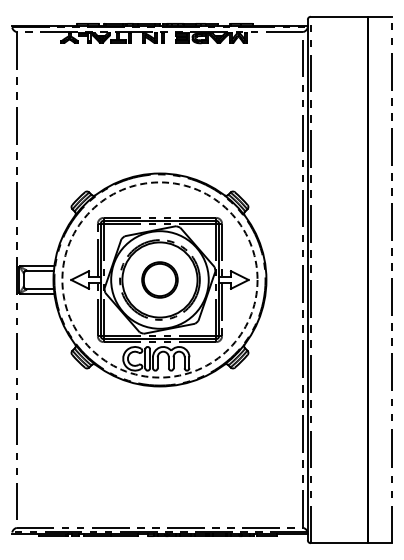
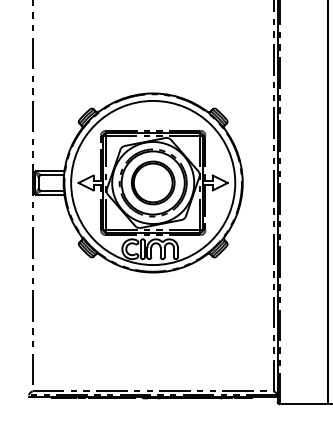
circle: (159, 279) -> (152, 182), dashed -> solid
part: (159, 279) -> (152, 182), size x1.43

